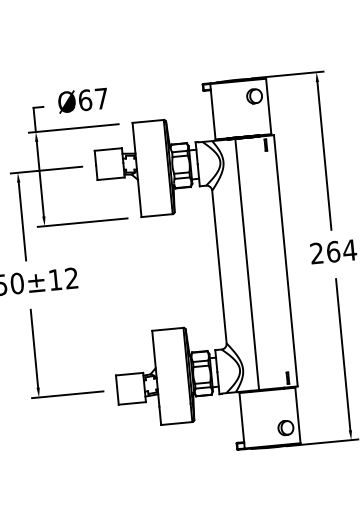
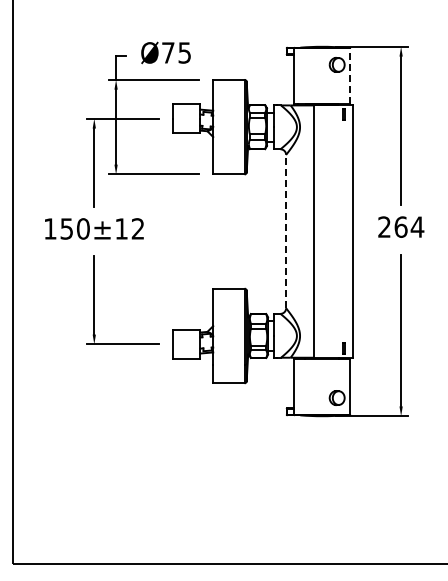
text: (93, 99) -> (176, 52), Ø67 -> Ø75
line: (268, 106) -> (350, 76), solid -> dashed
line: (219, 266) -> (286, 231), solid -> dashed

